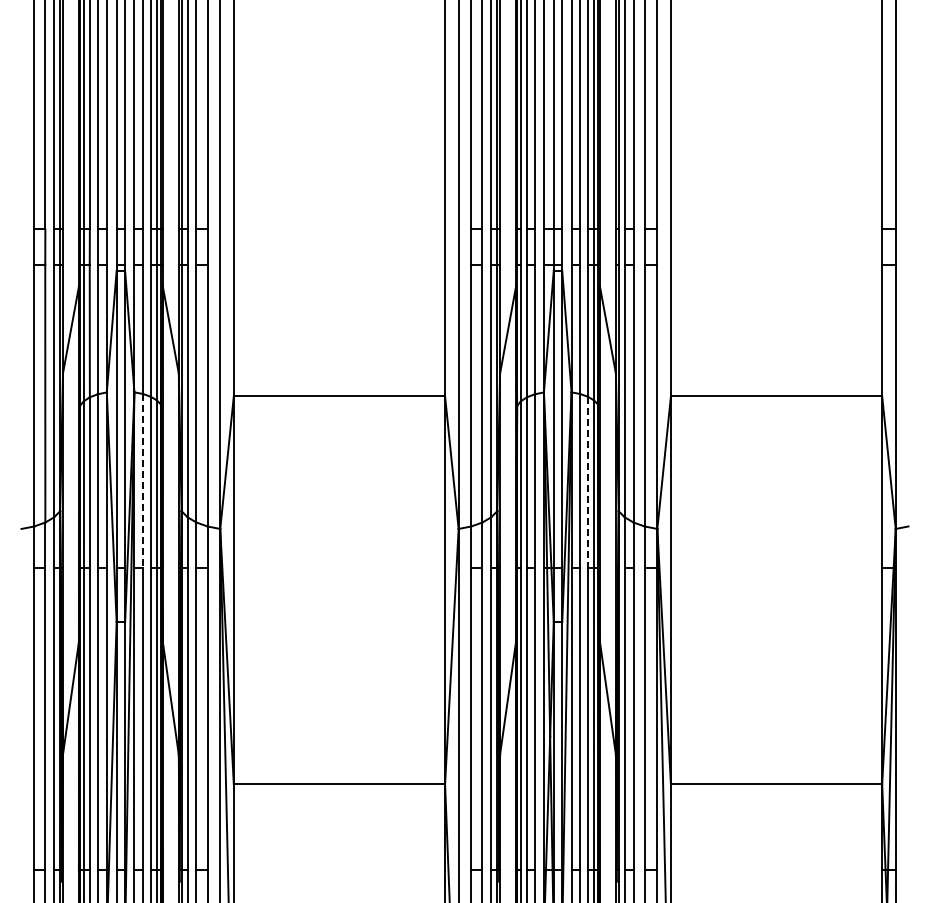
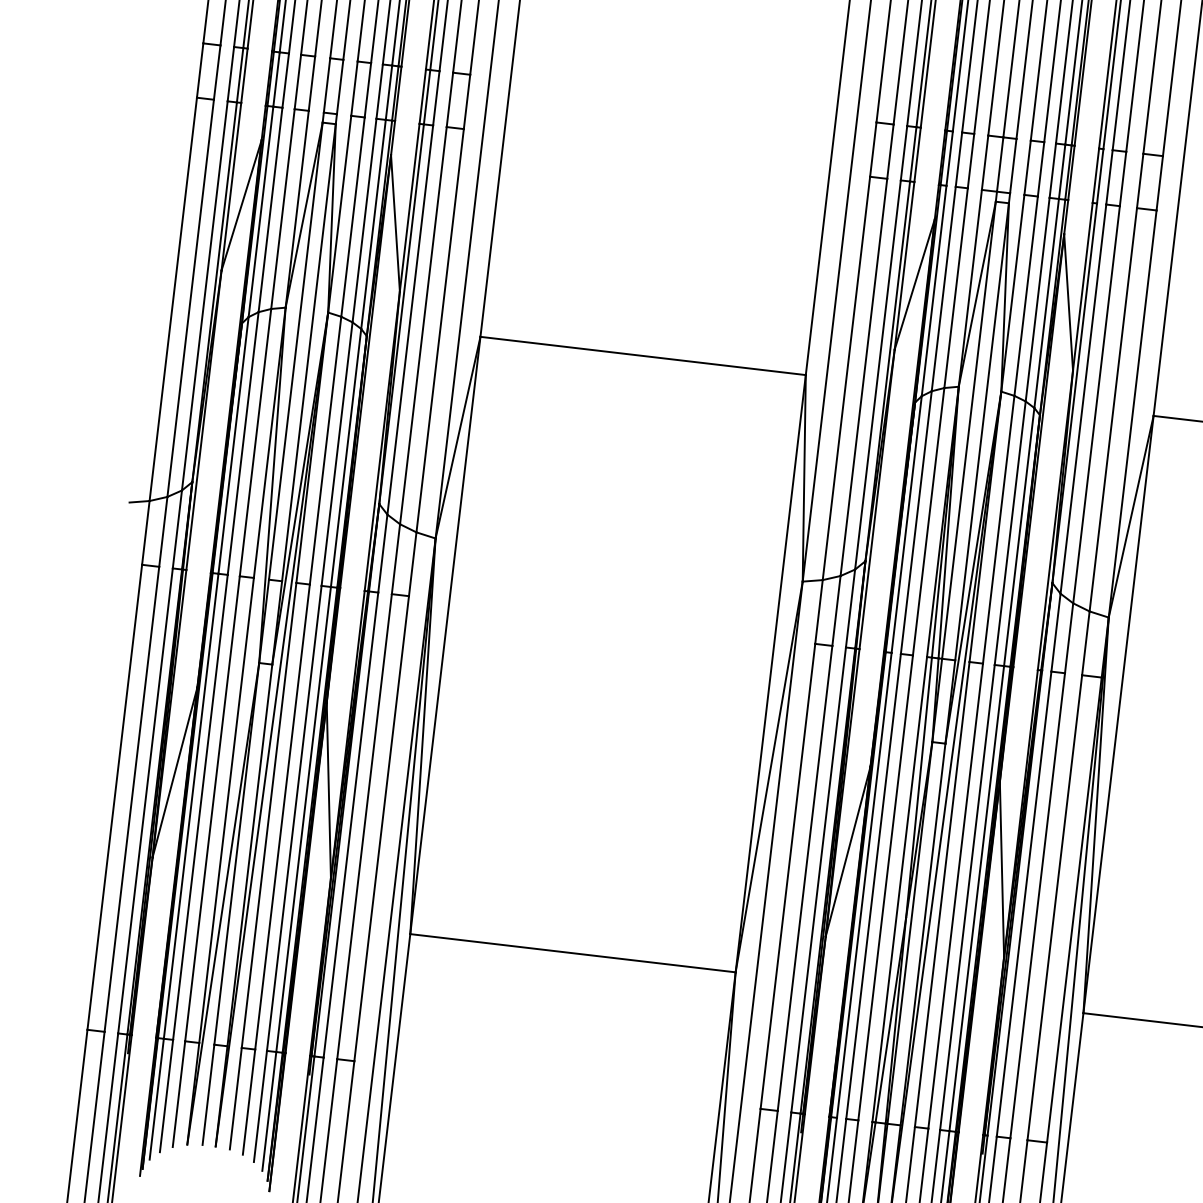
line: (143, 480) -> (326, 449), dashed -> solid
line: (587, 482) -> (1009, 533), dashed -> solid

